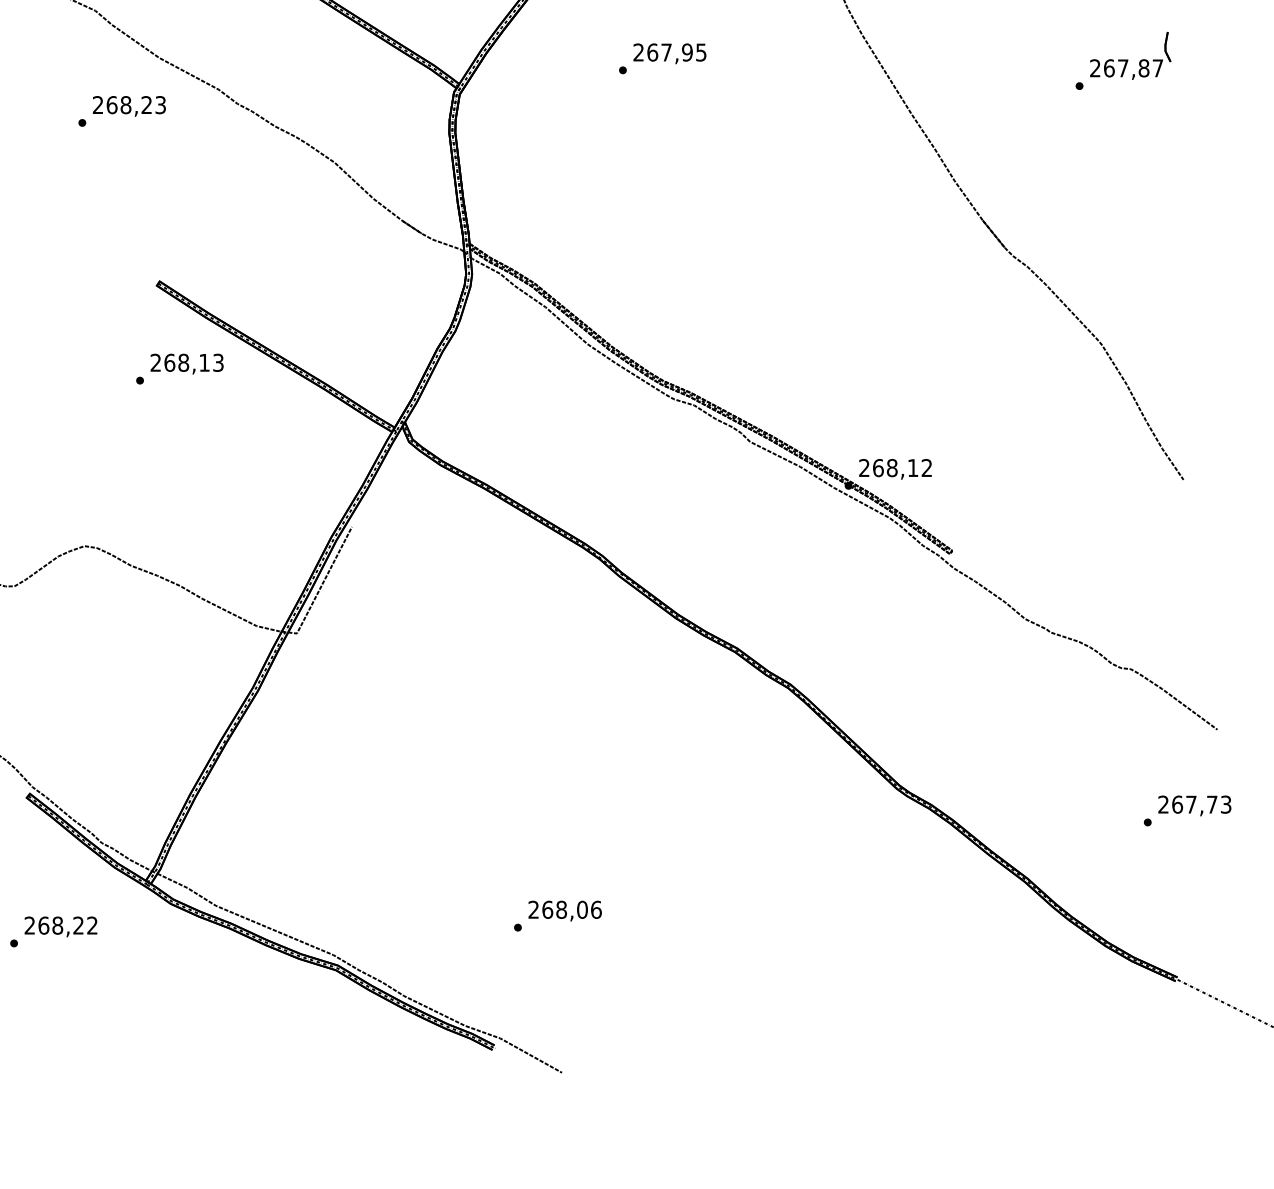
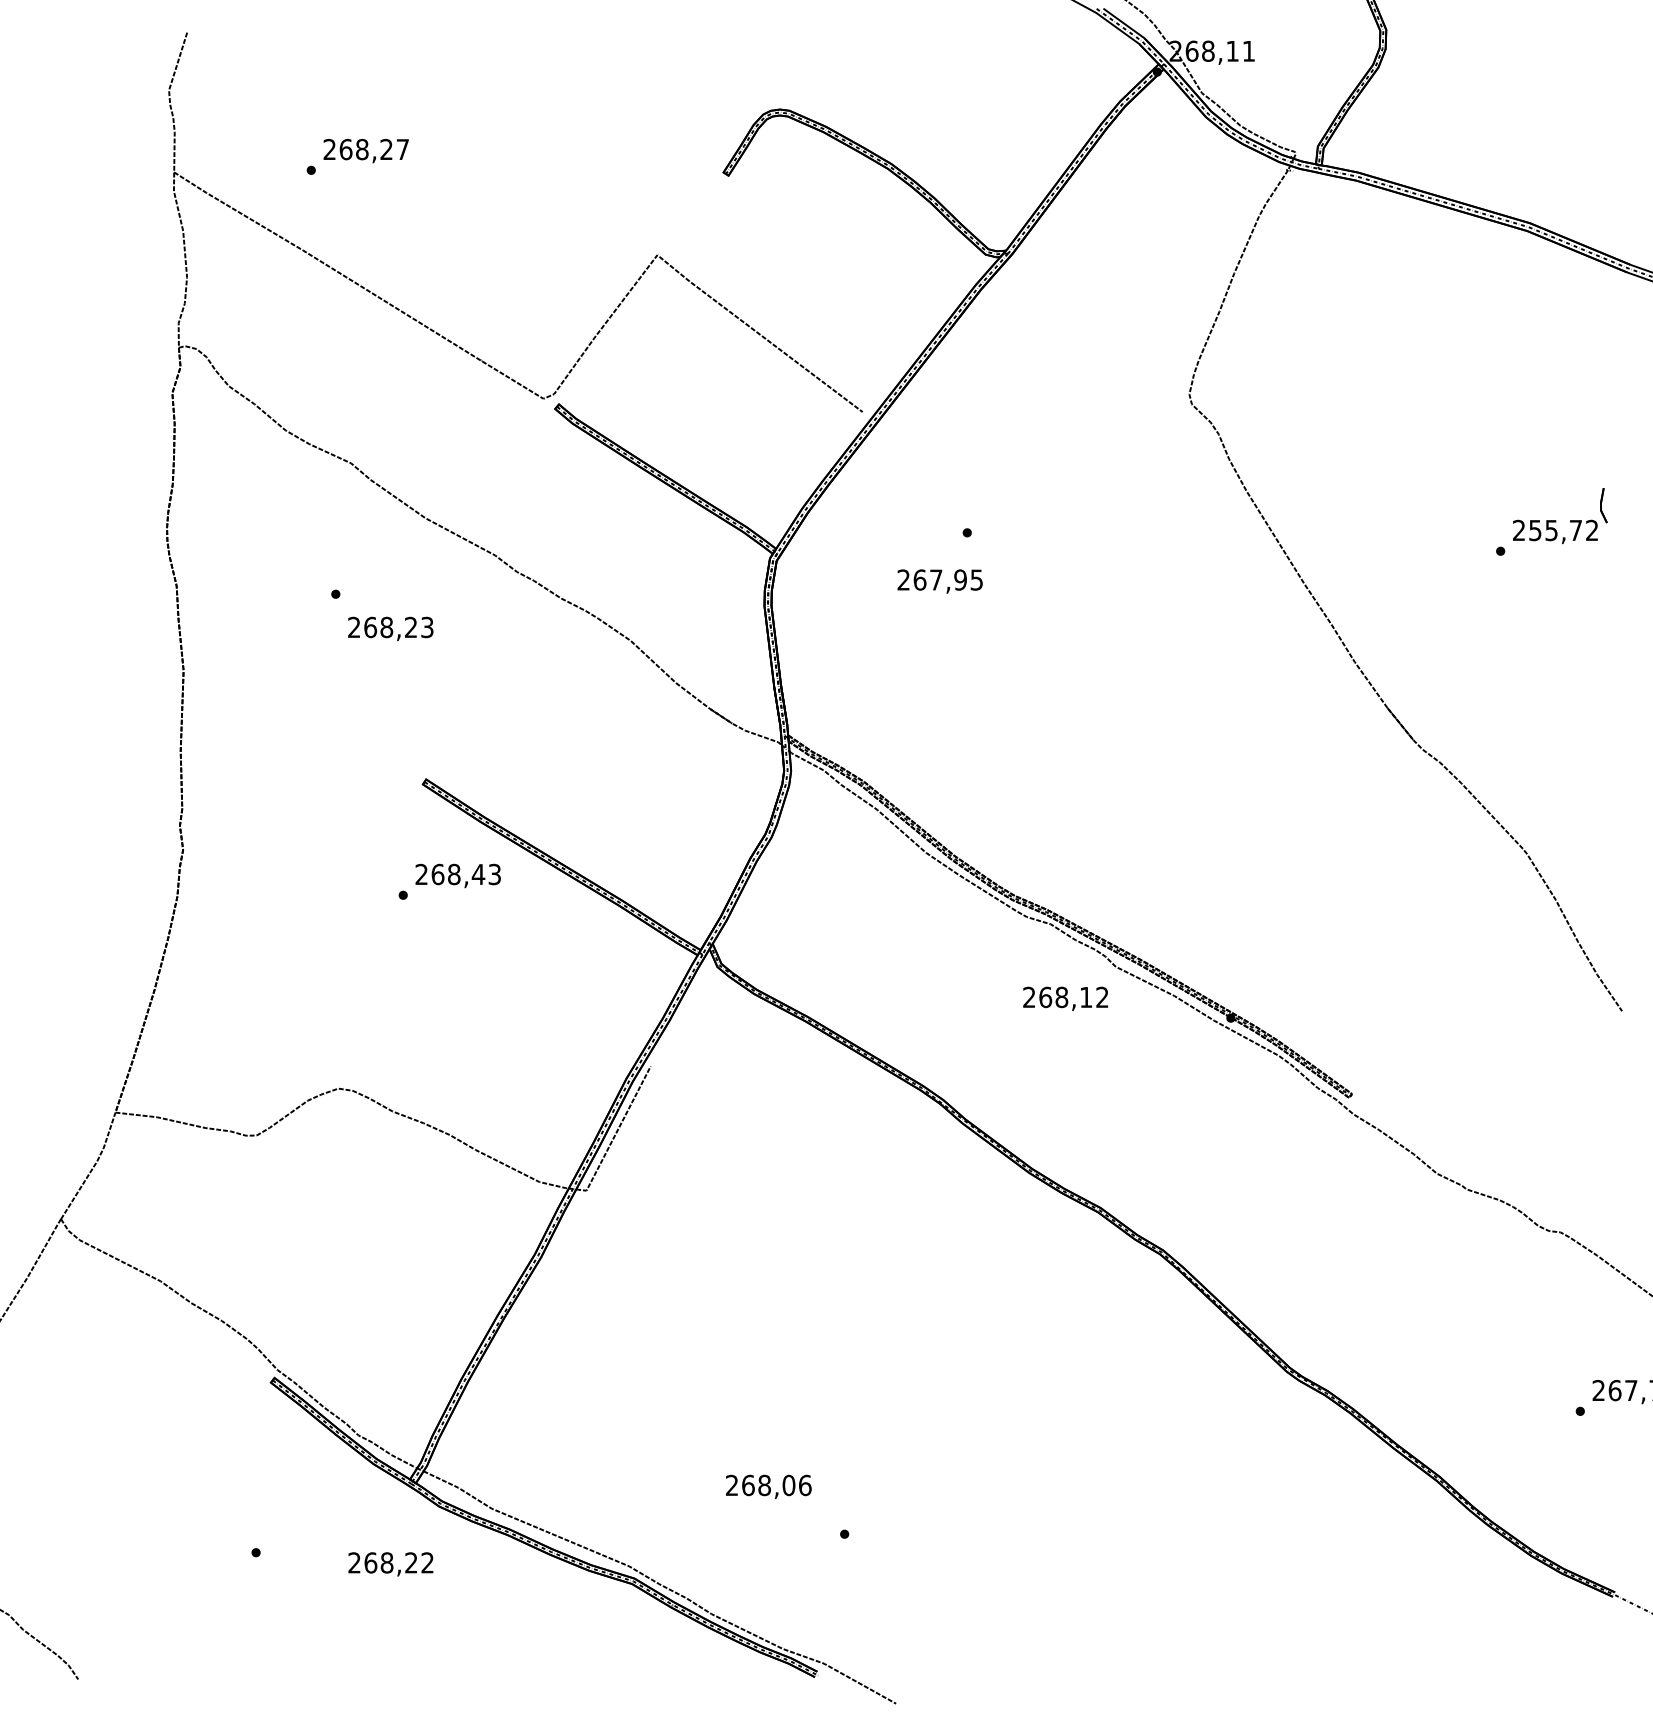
text: (669, 53) -> (939, 581), moved
text: (1133, 68) -> (1563, 530), 267,87 -> 255,72
text: (129, 106) -> (390, 628), moved
text: (204, 362) -> (478, 874), 268,13 -> 268,43
text: (895, 468) -> (1065, 998), moved
text: (564, 910) -> (768, 1486), moved
text: (60, 927) -> (390, 1564), moved

